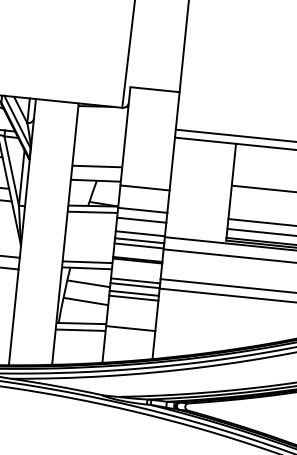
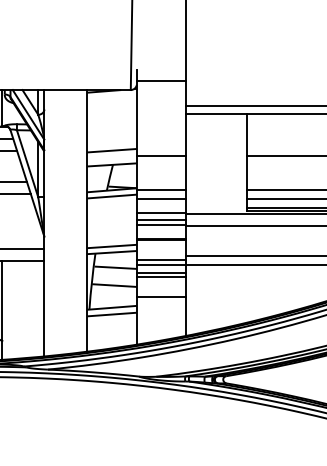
line: (155, 89) -> (161, 80), moved
line: (145, 188) -> (161, 156), moved
line: (130, 328) -> (161, 296), moved

